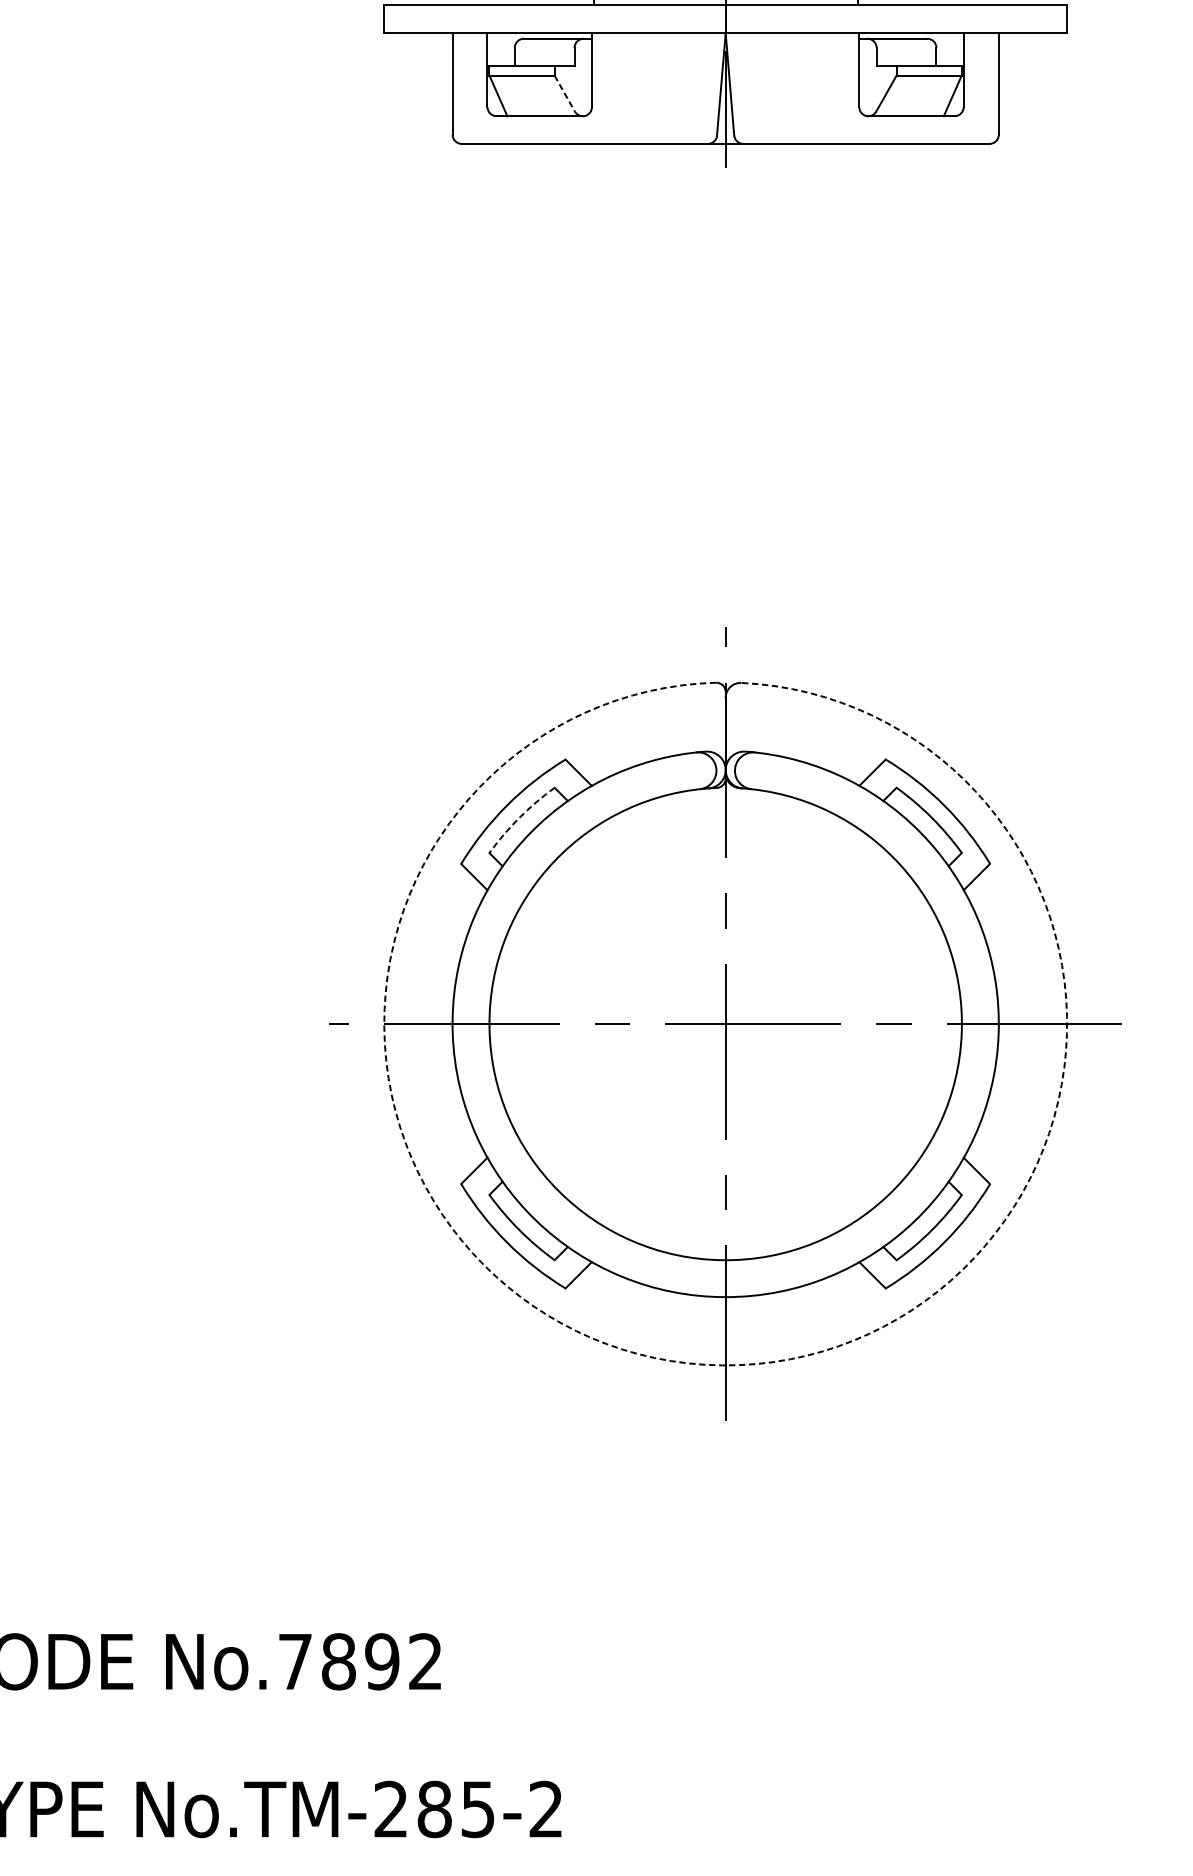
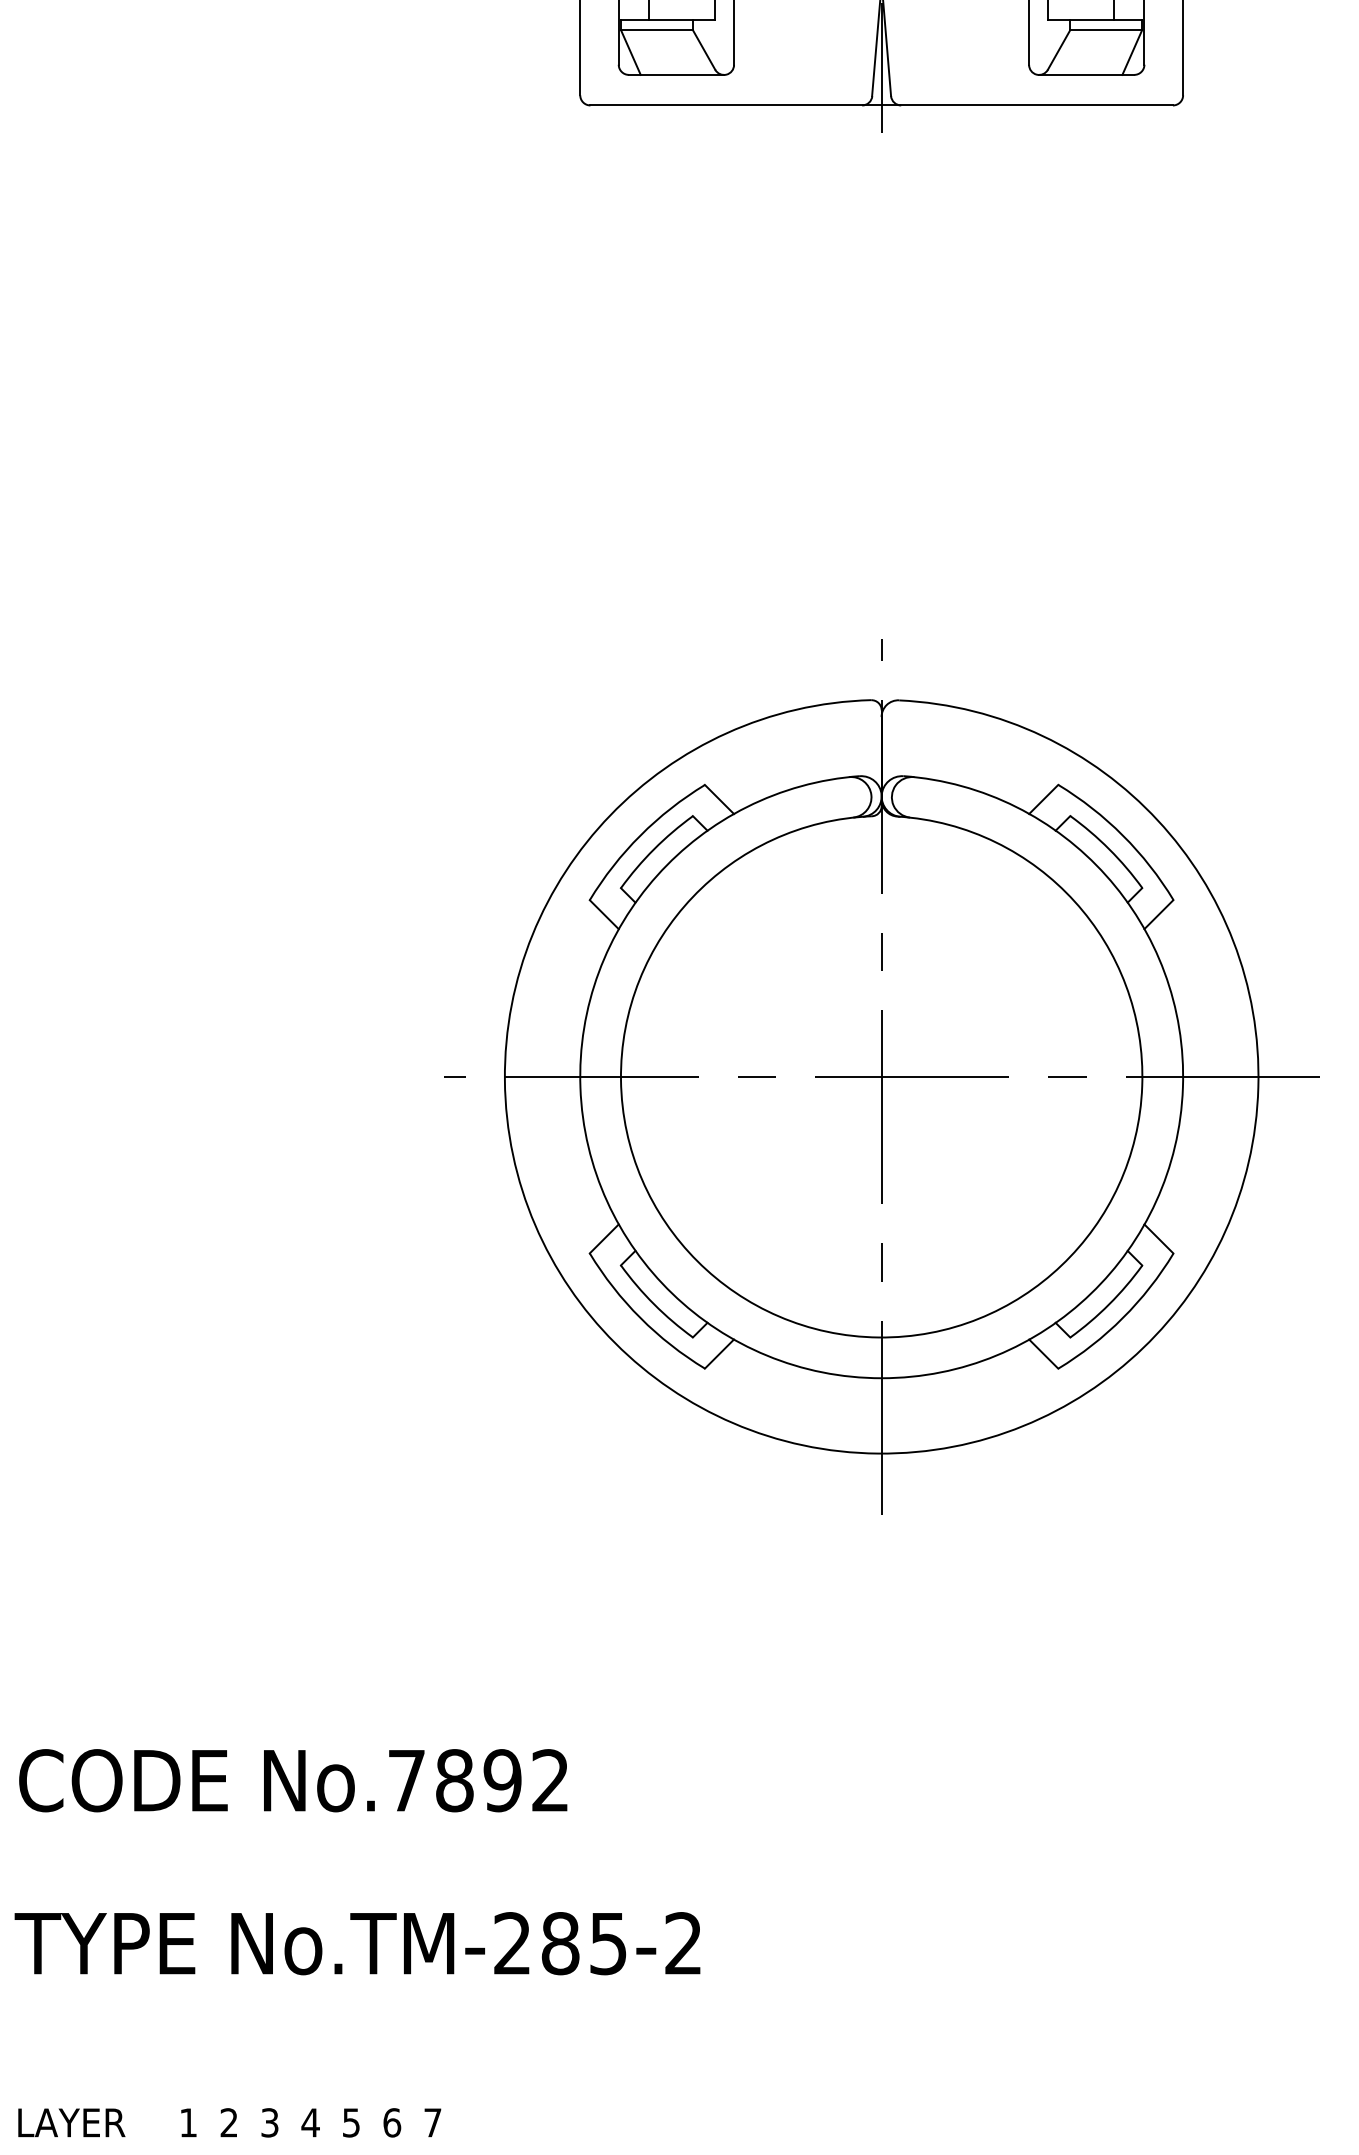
line: (565, 93) -> (704, 49), dashed -> solid
arc: (519, 818) -> (654, 849), dashed -> solid
arc: (722, 1365) -> (878, 1453), dashed -> solid

